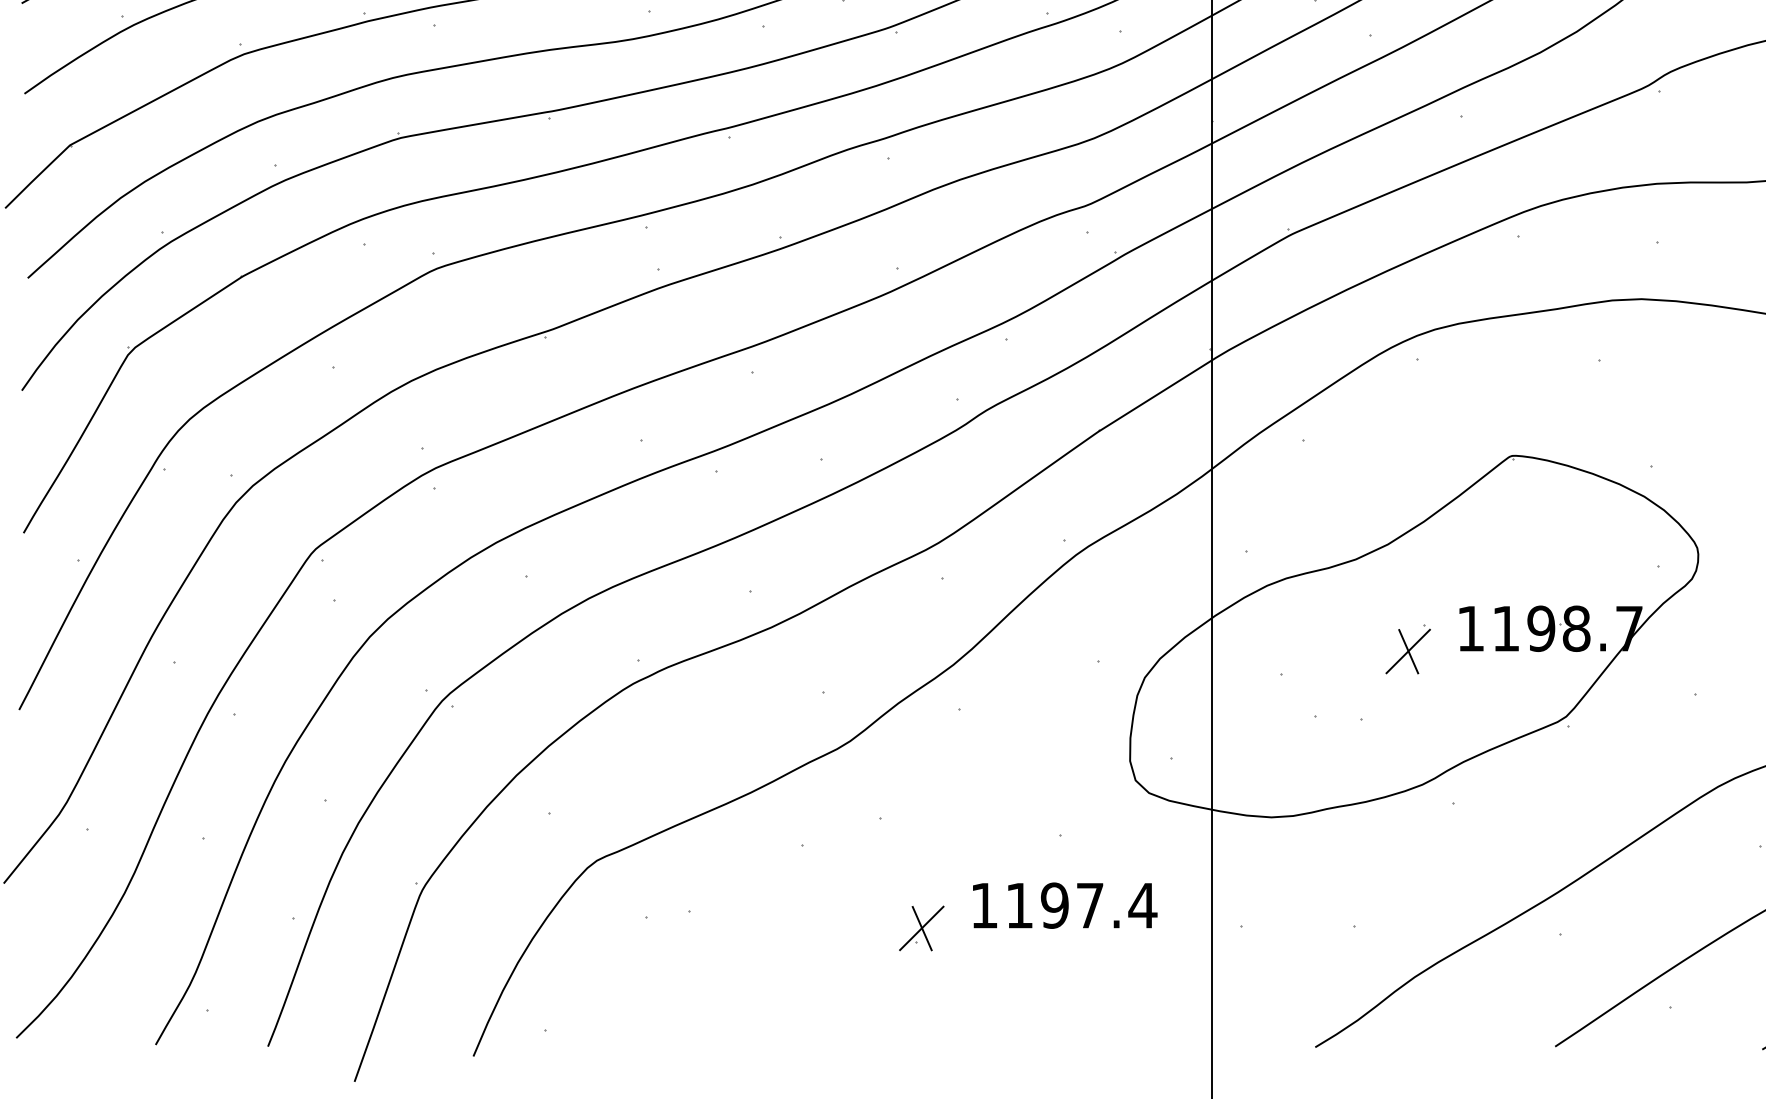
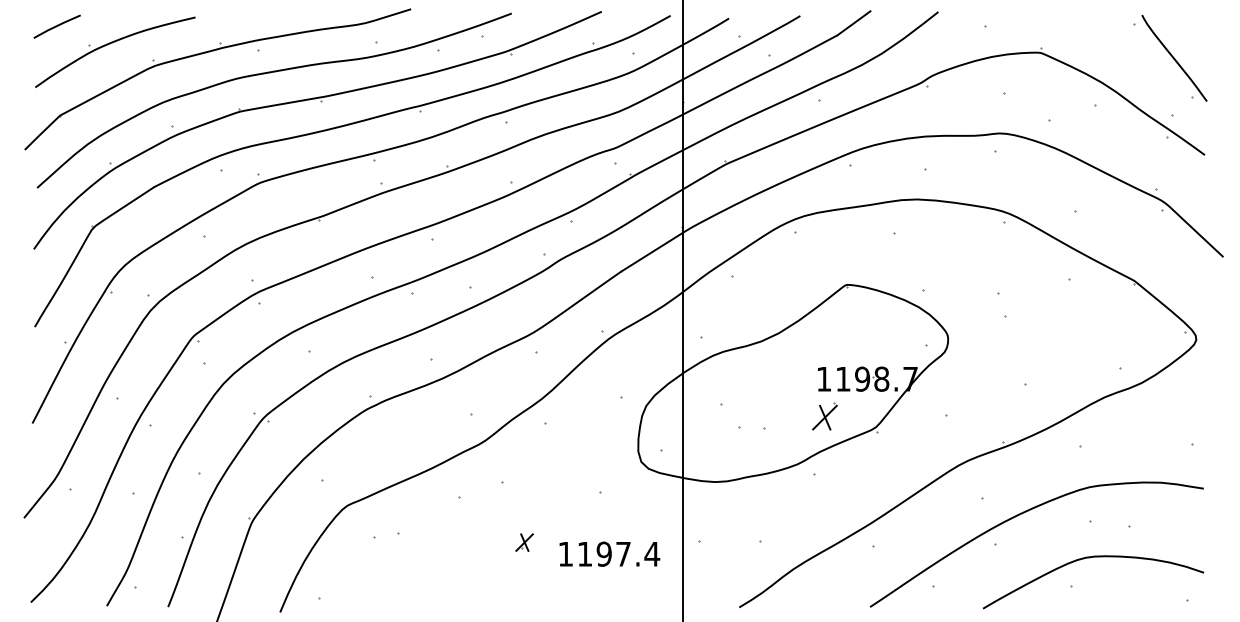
part: (1407, 649) -> (824, 416), moved
text: (1064, 904) -> (609, 553), moved
part: (921, 928) -> (524, 542), size x0.7

